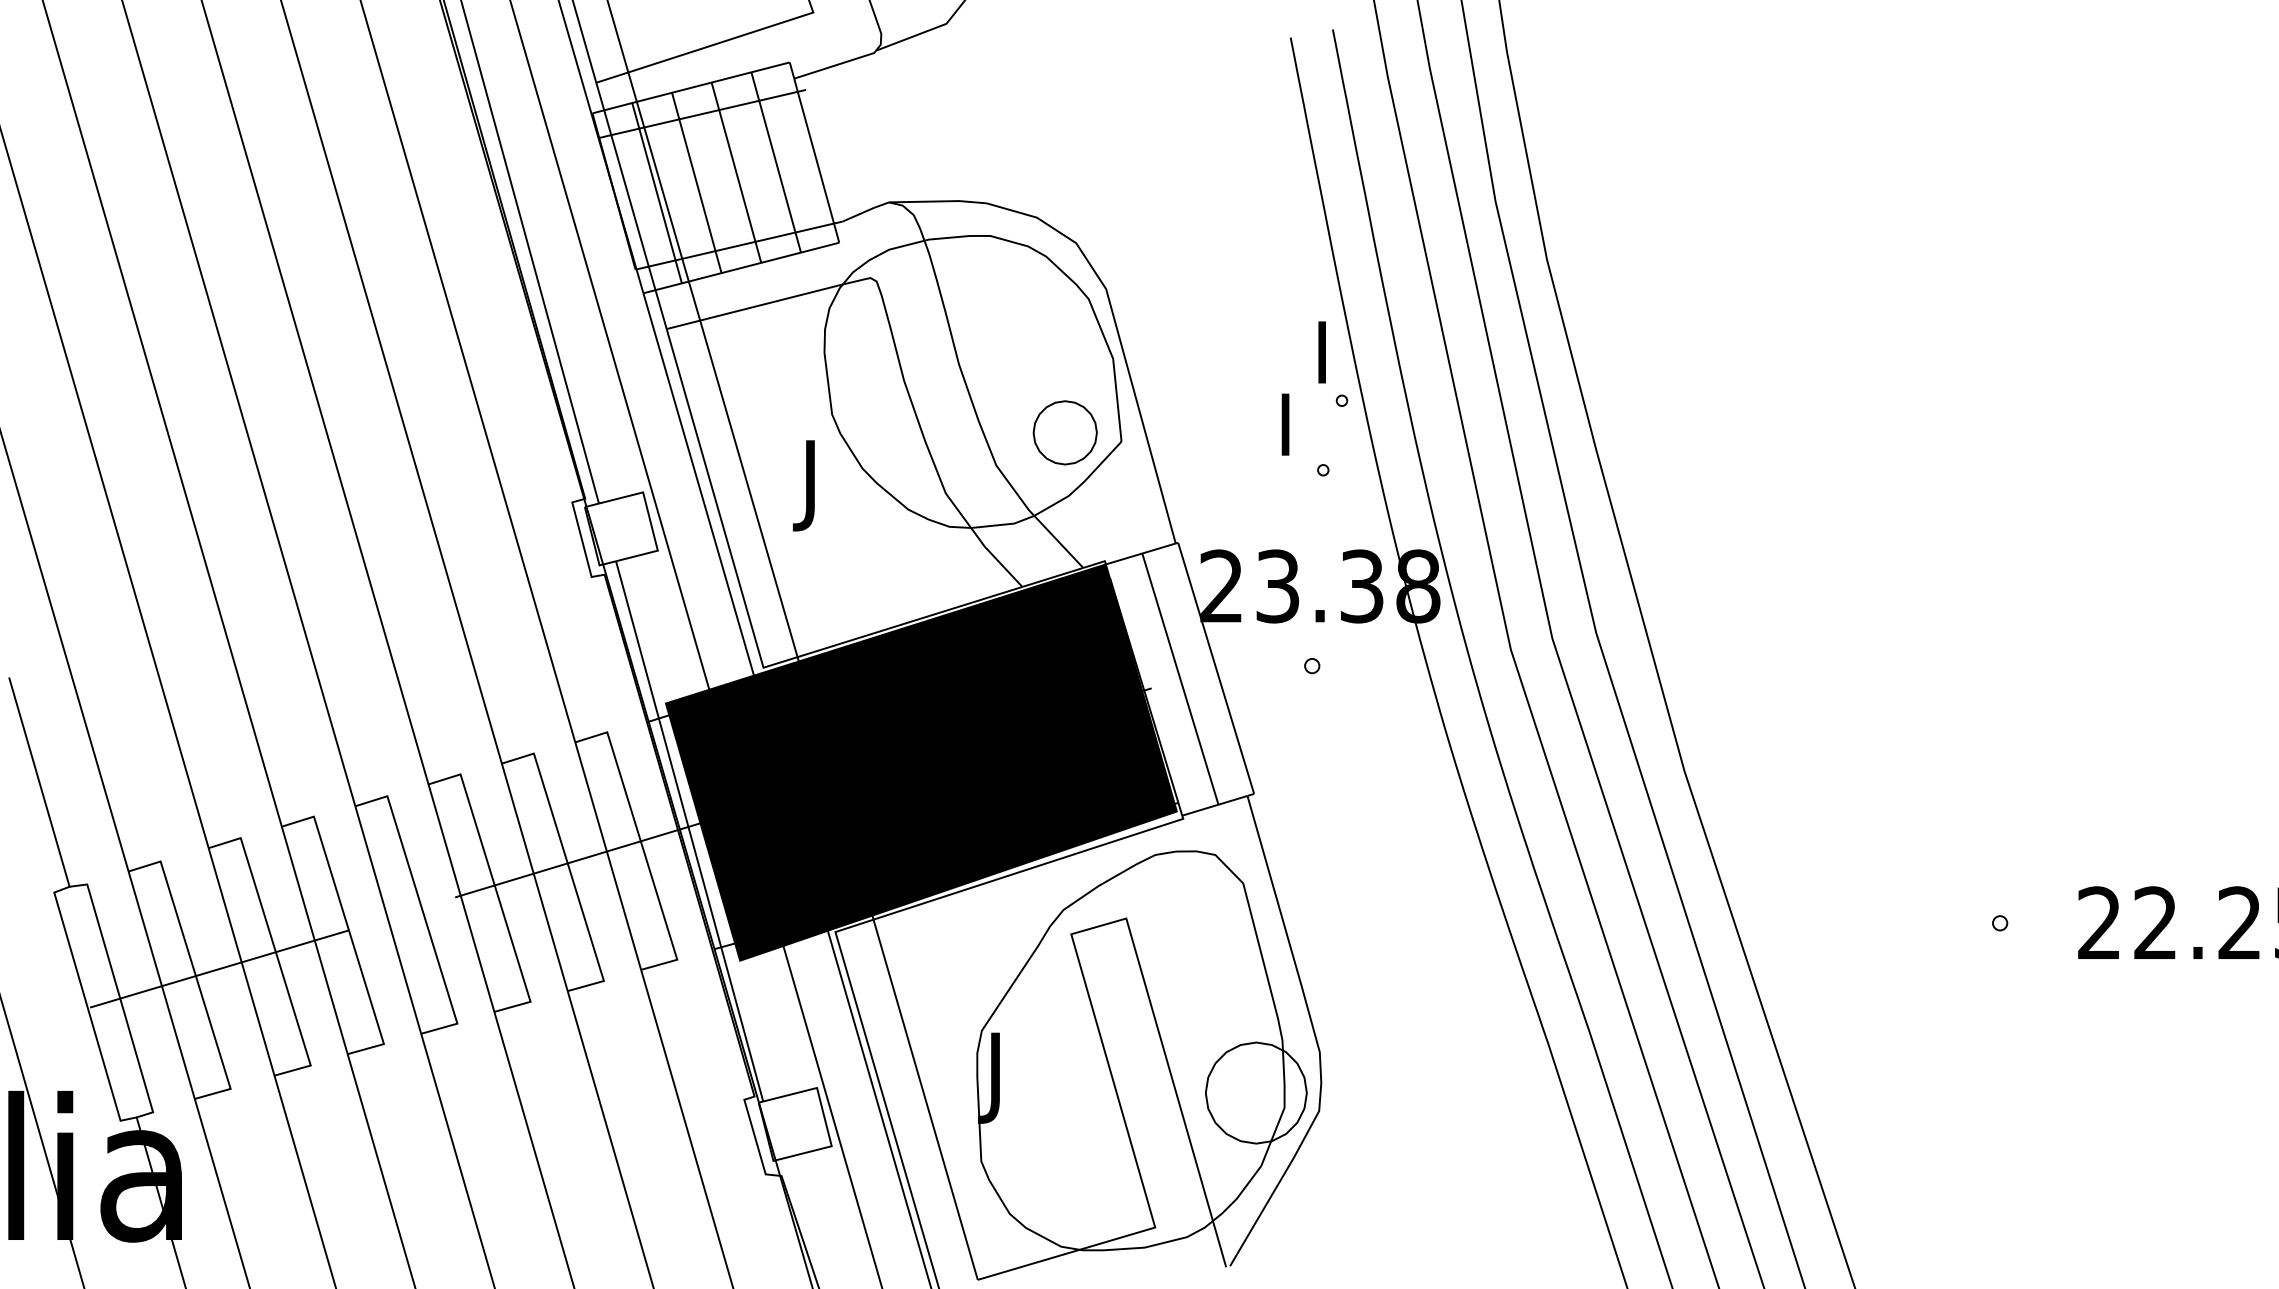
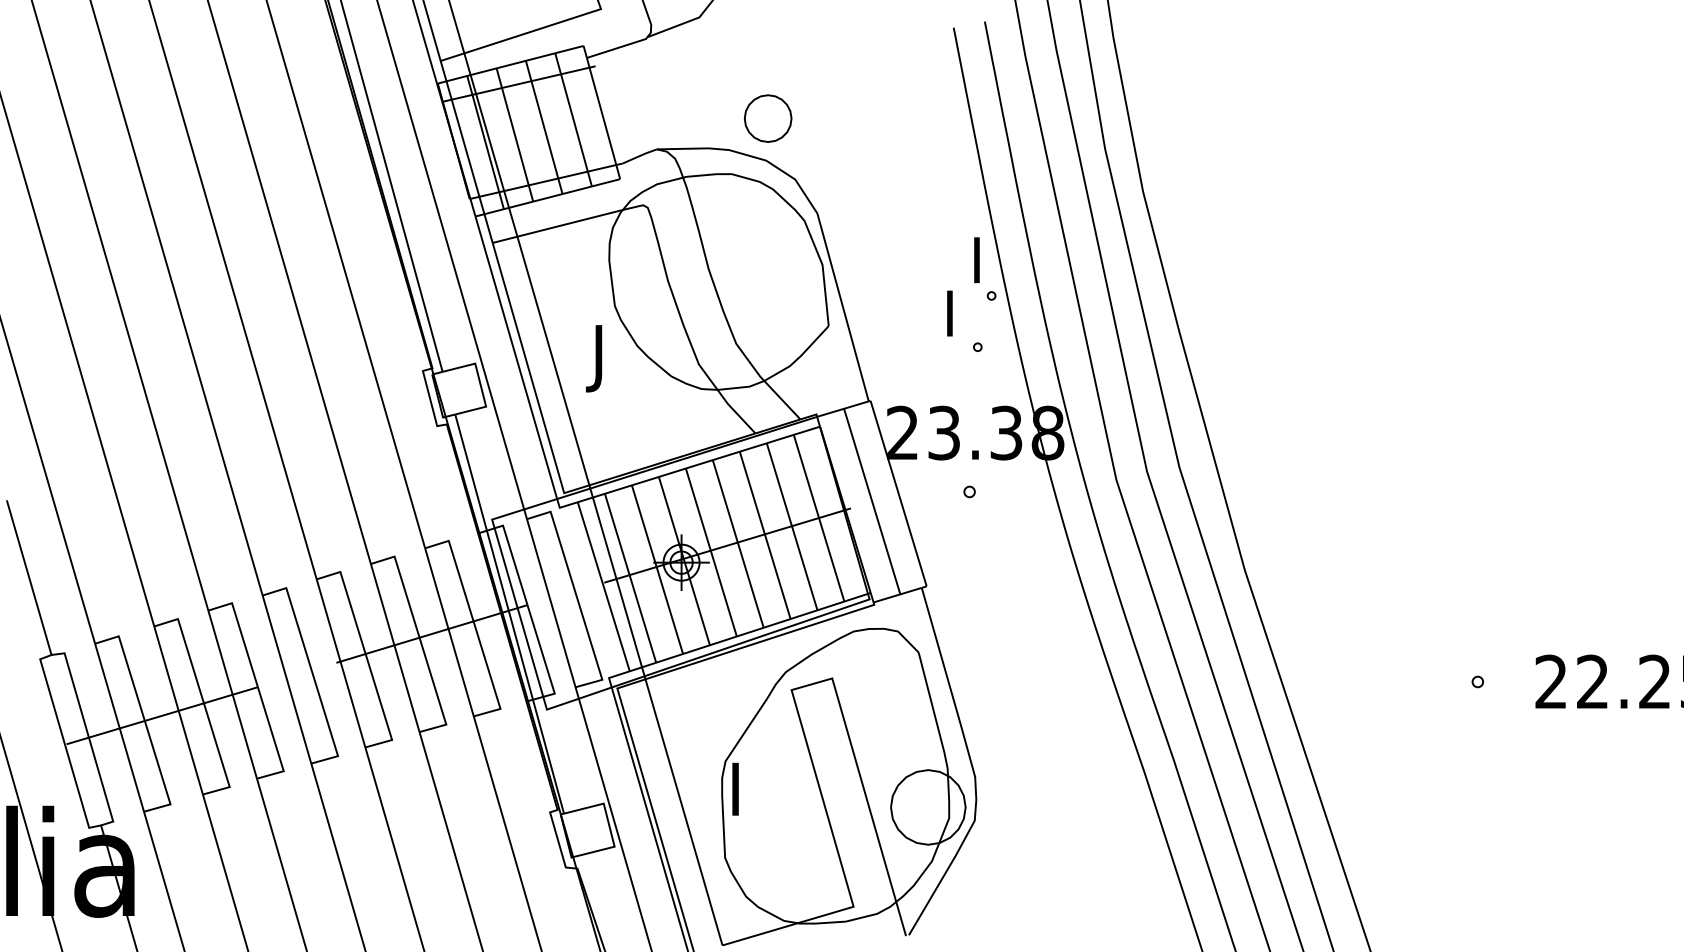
part: (1065, 432) -> (768, 118), moved
fill: (920, 761) -> (680, 562), removed
text: (988, 1113) -> (730, 822), J -> I

